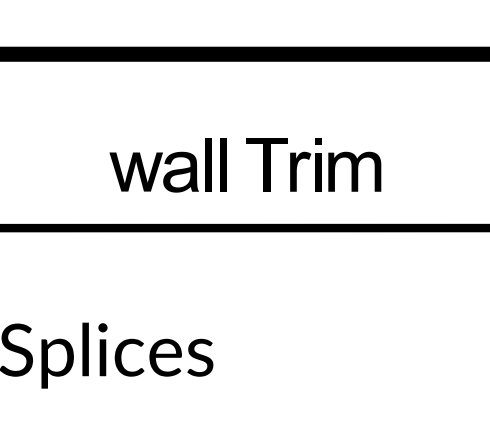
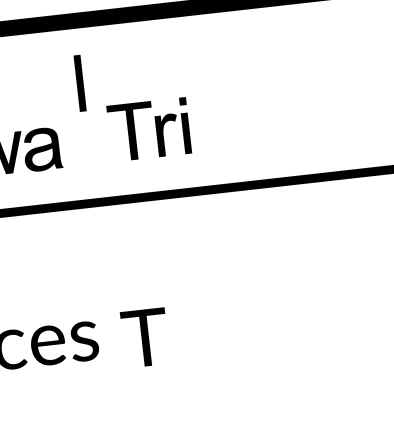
fill: (208, 164) -> (70, 138), removed
part: (223, 164) -> (80, 83), moved
fill: (354, 171) -> (224, 128), removed
part: (257, 360) -> (144, 337), added

